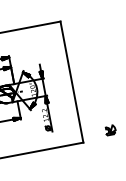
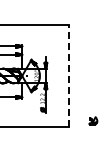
line: (72, 82) -> (69, 76), solid -> dashed

